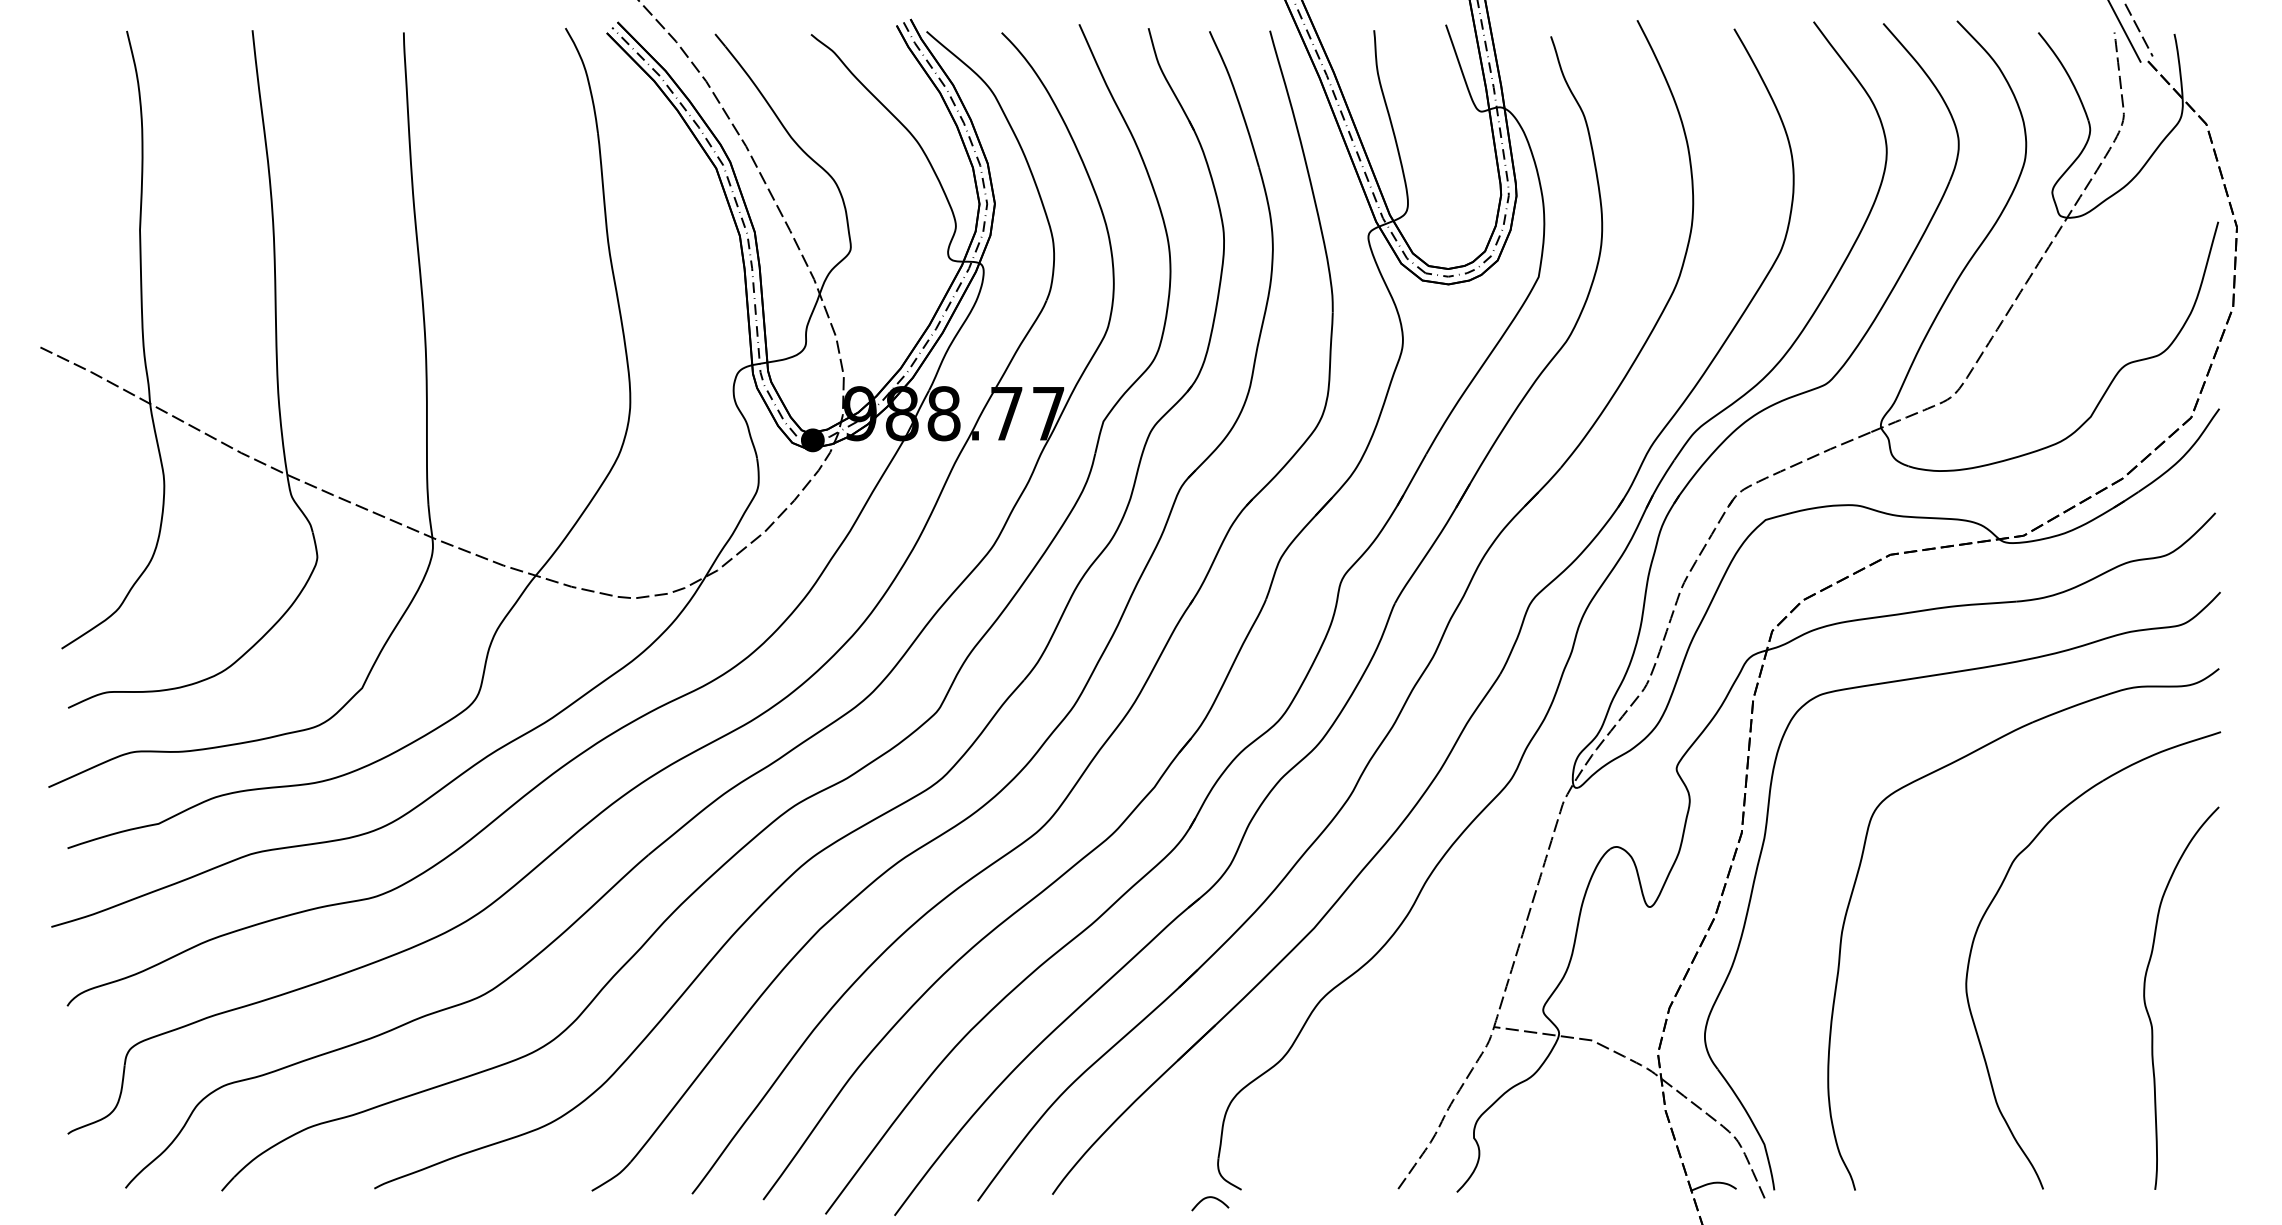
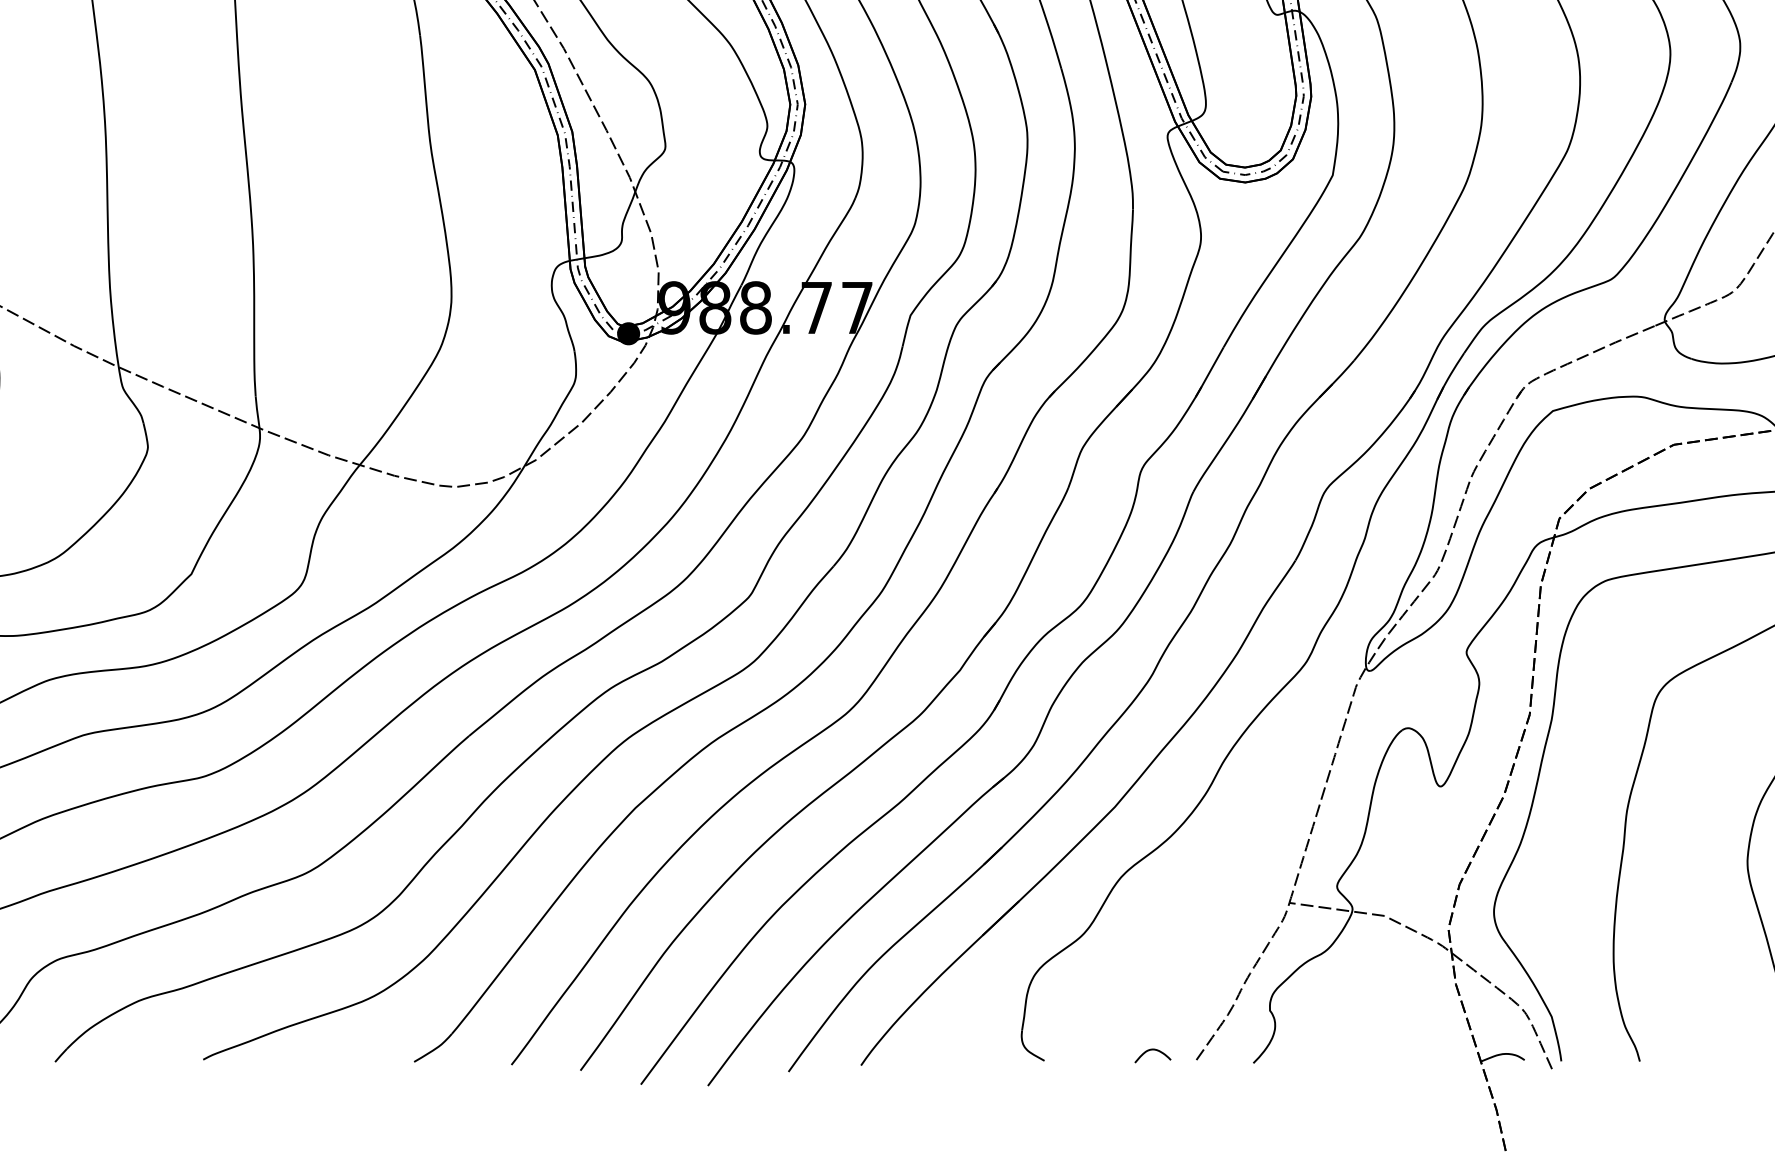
curve: (1209, 1198) -> (1152, 1050), moved

